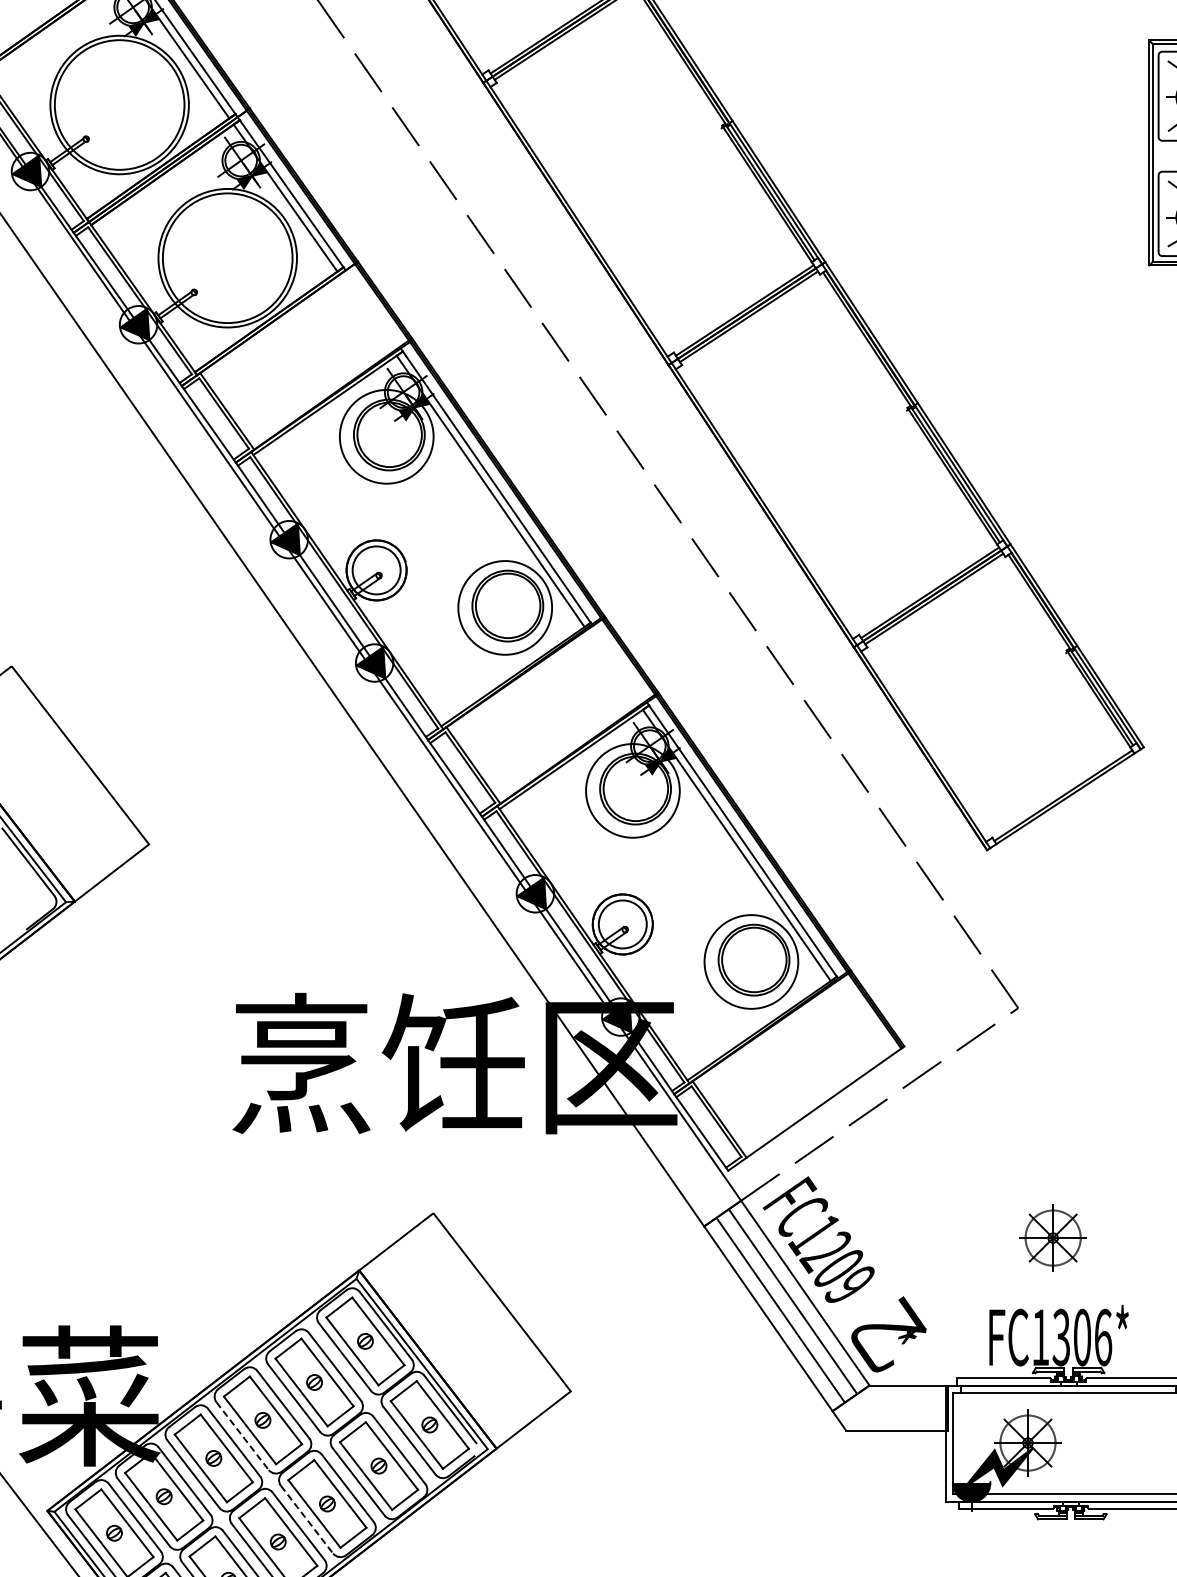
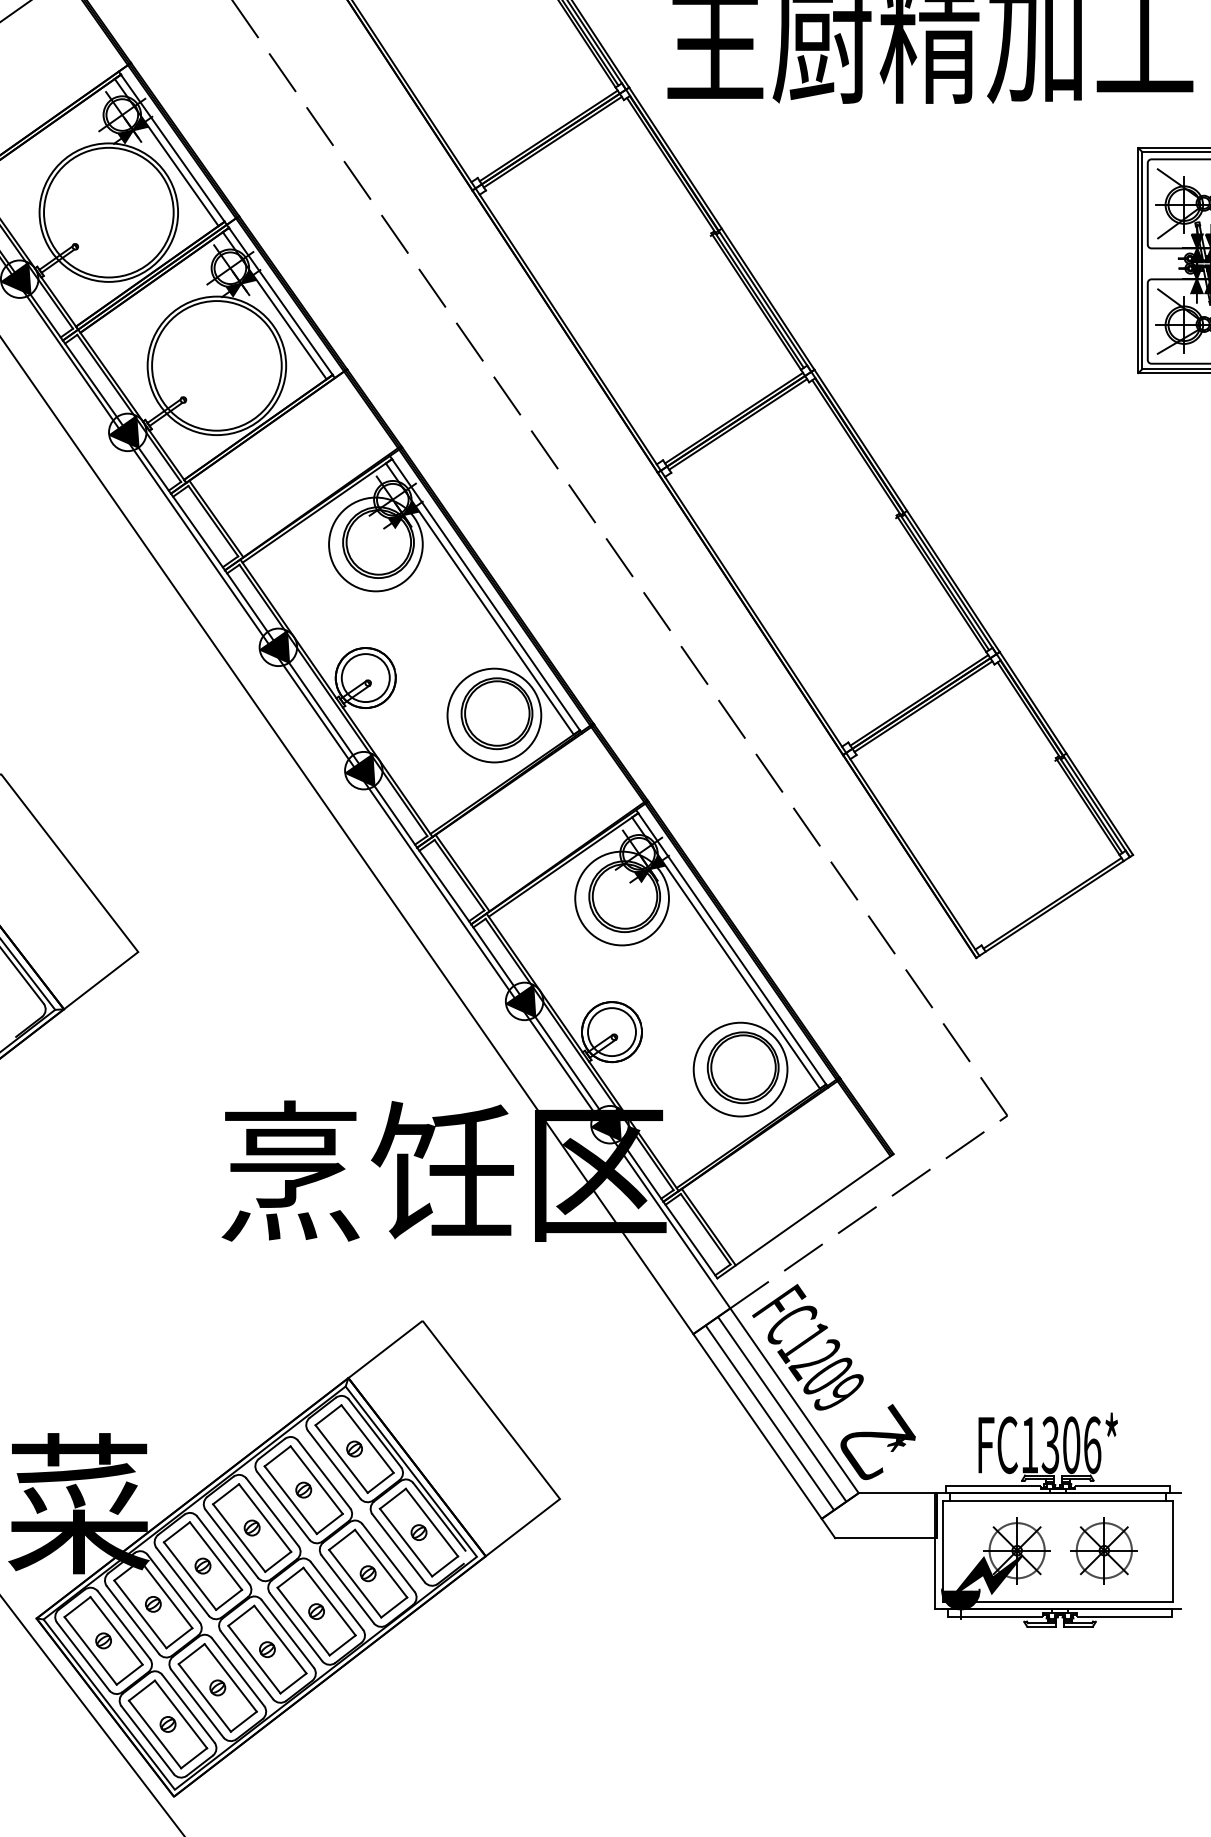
part: (1052, 1237) -> (1103, 1550), moved
line: (242, 1435) -> (231, 1543), dashed -> solid
line: (307, 1519) -> (296, 1627), dashed -> solid

